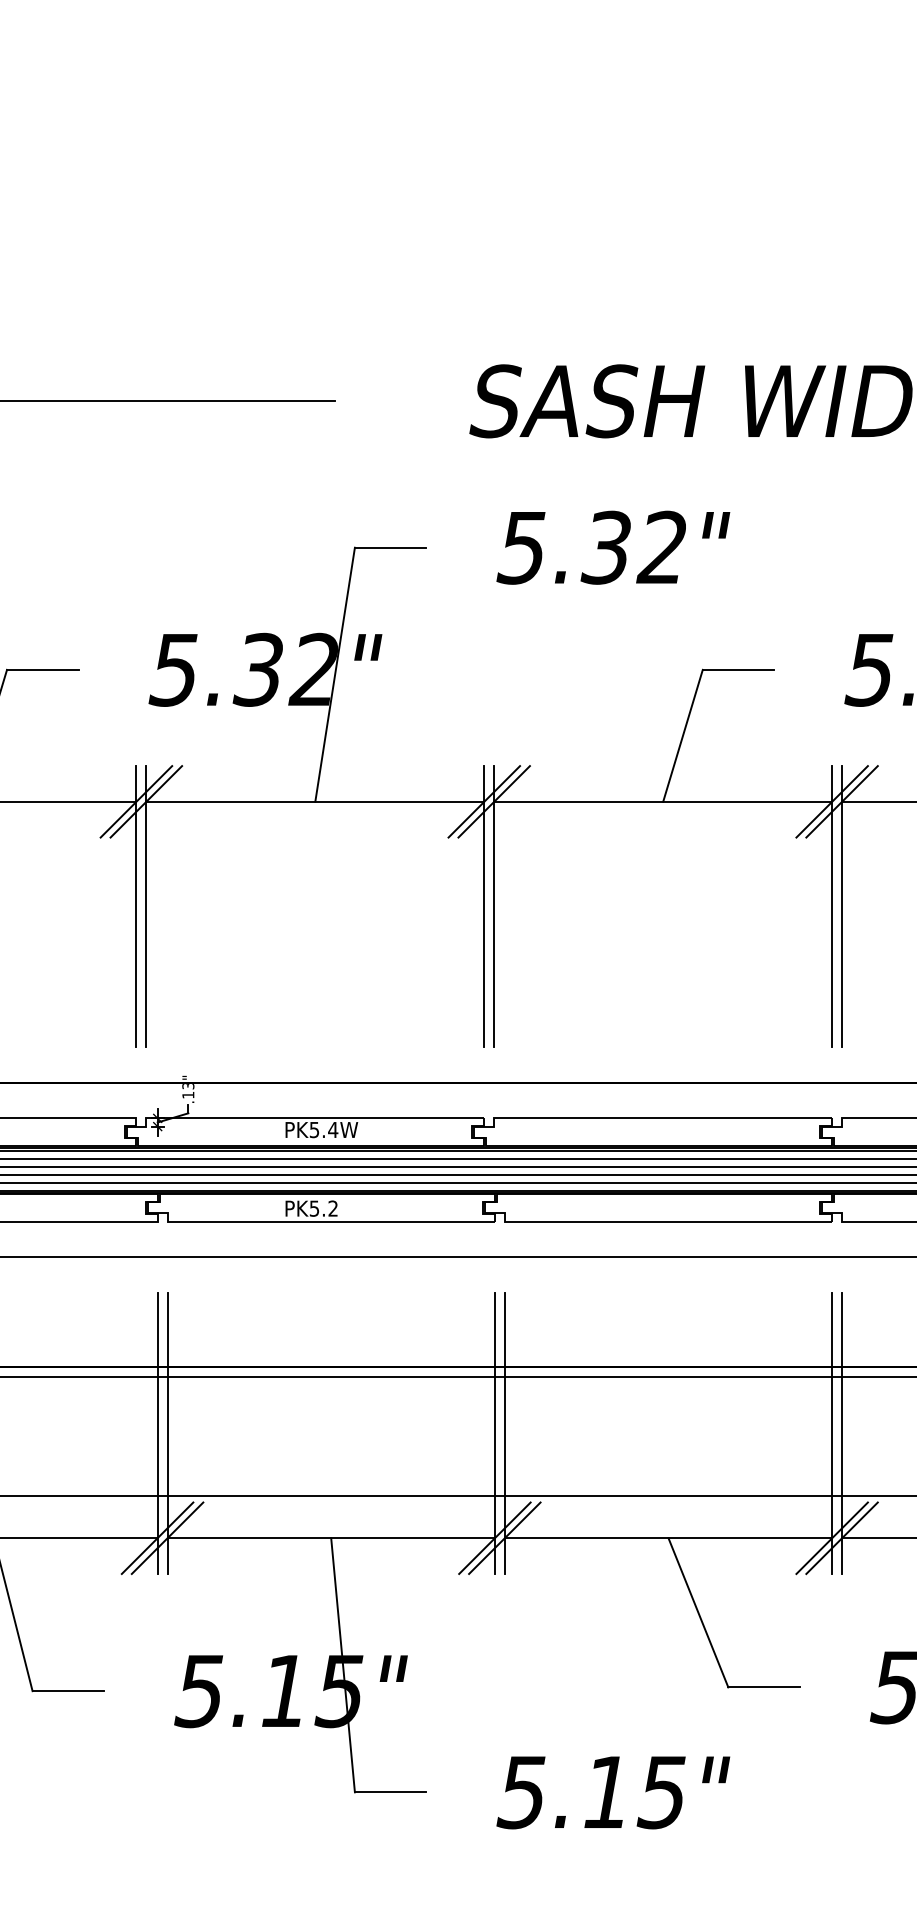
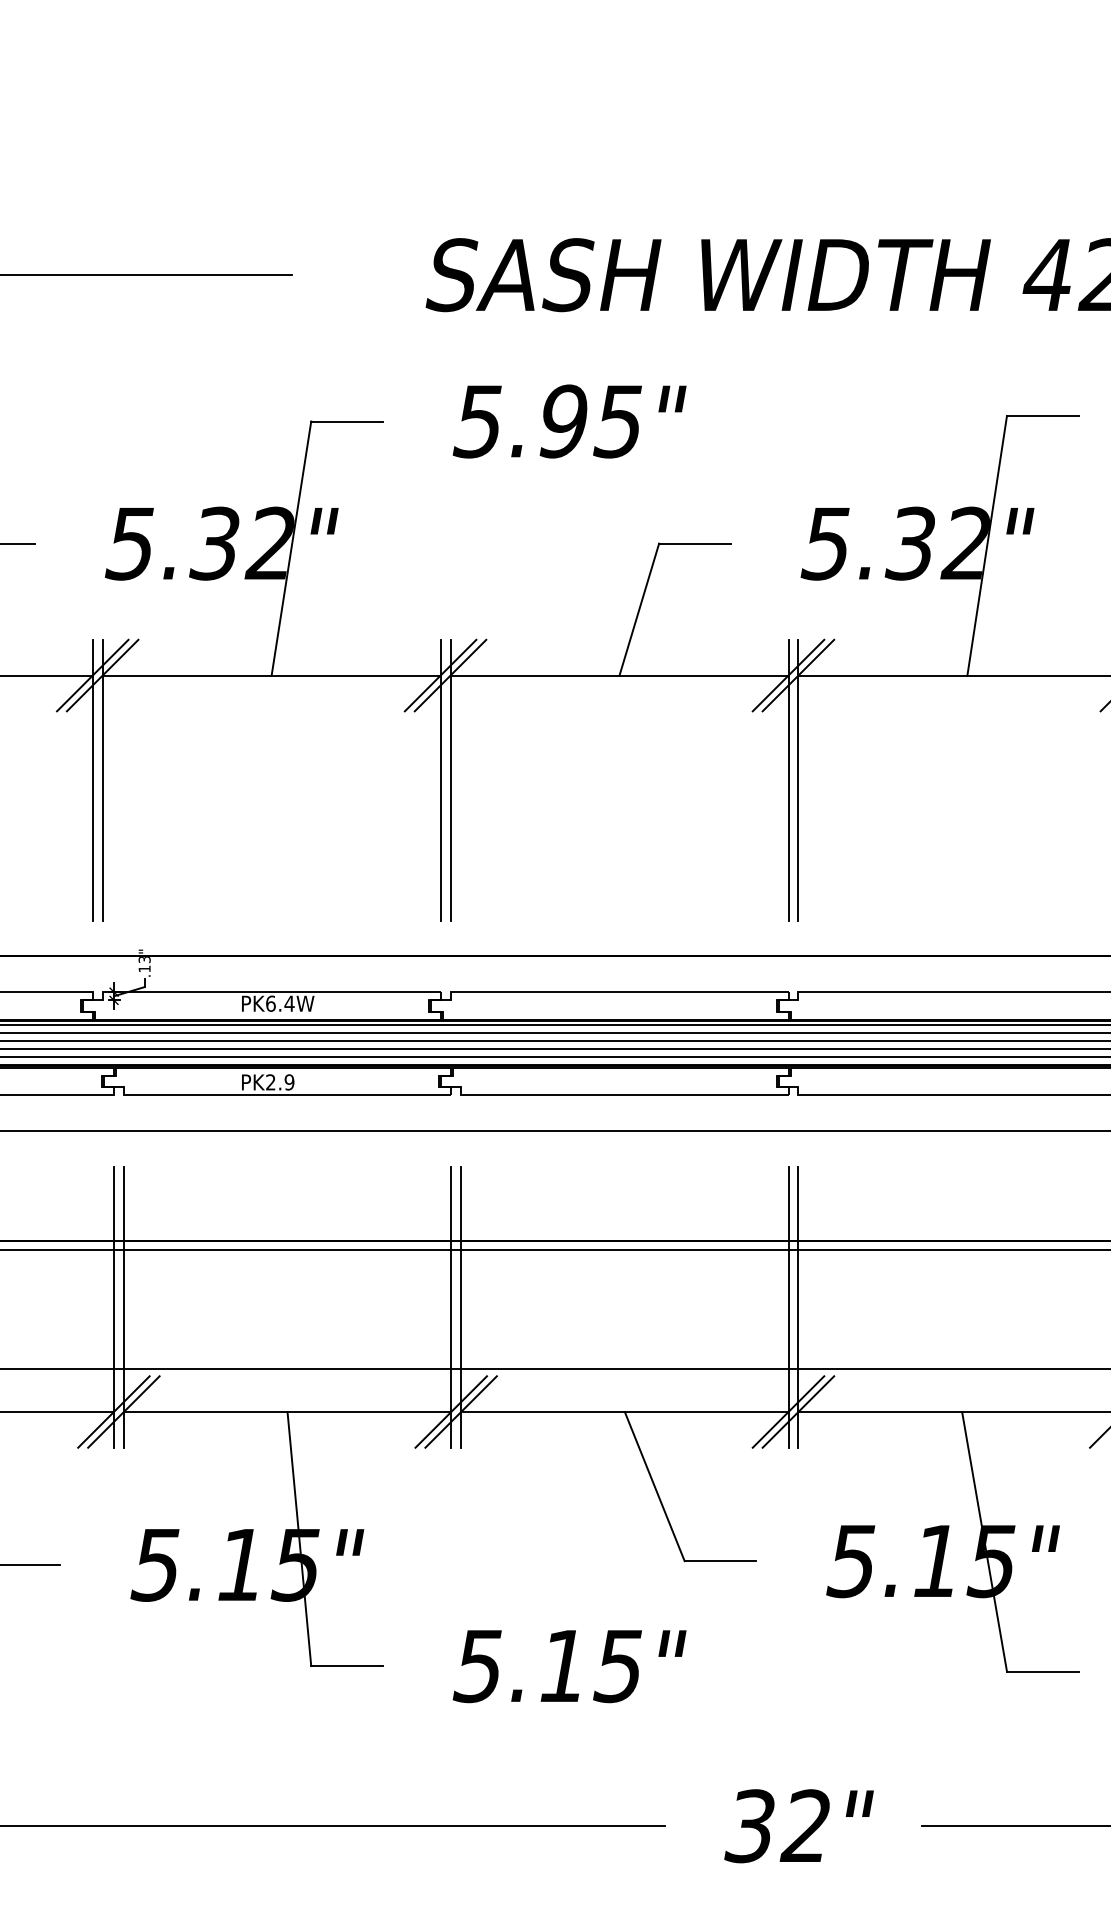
text: (633, 547) -> (589, 421), 5.32" -> 5.95"
text: (314, 1129) -> (270, 1003), PK5.4W -> PK6.4W
text: (324, 1208) -> (280, 1082), PK5.2 -> PK2.9

